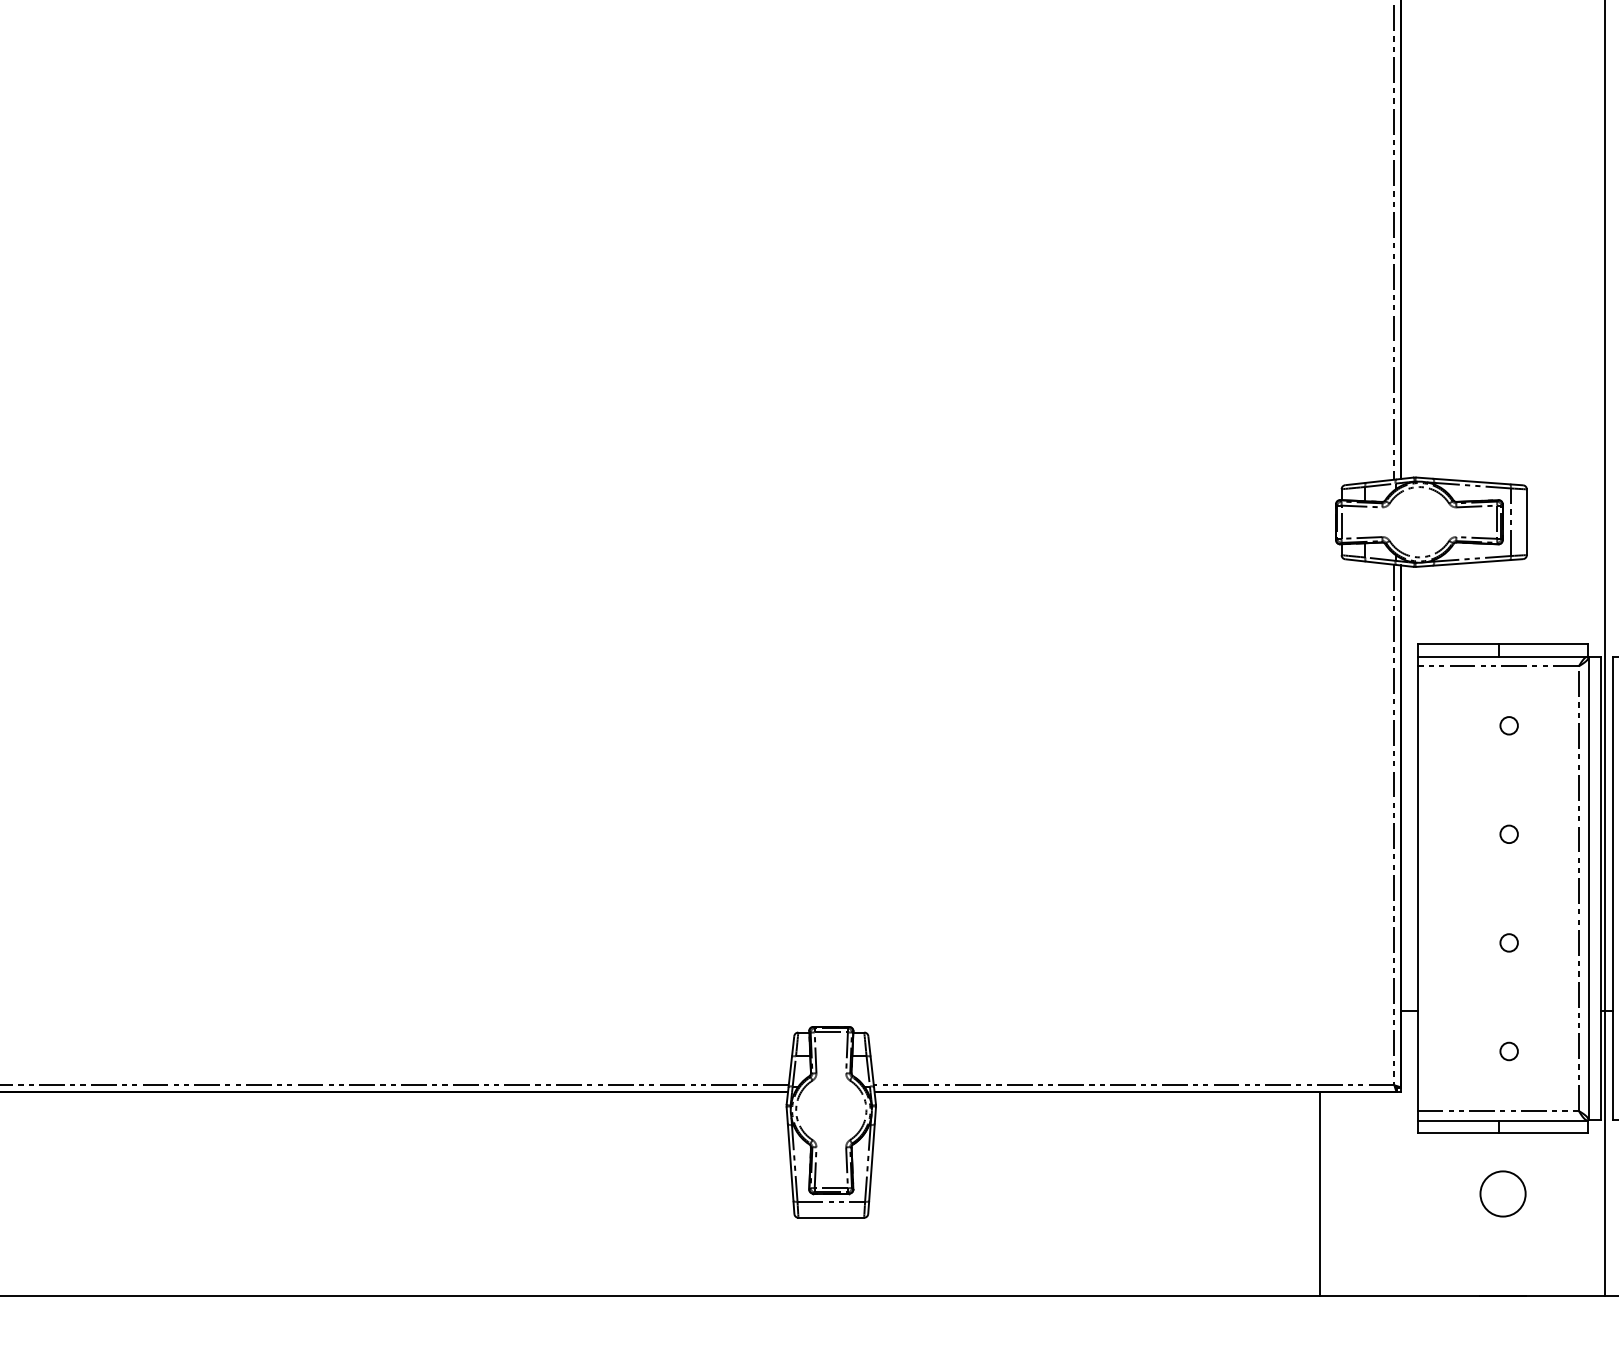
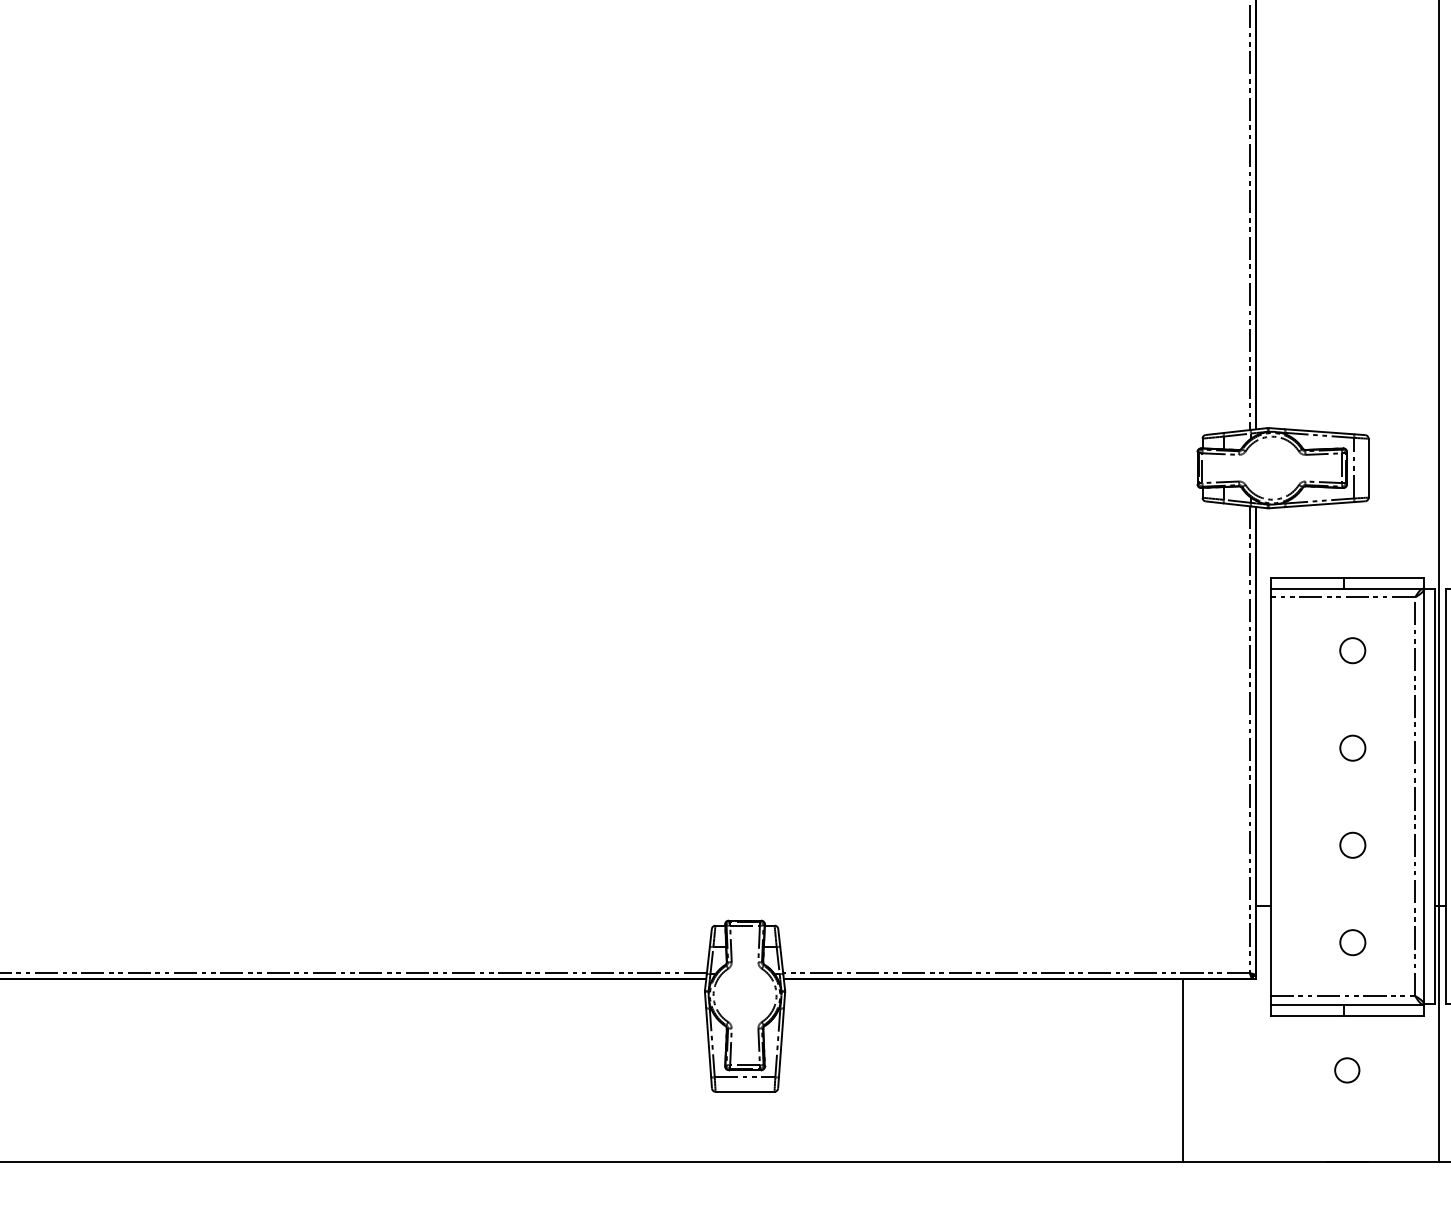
circle: (1508, 725) -> (1352, 650), size x1.6
circle: (1508, 833) -> (1352, 747), size x1.6
circle: (1508, 942) -> (1352, 844), size x1.6
circle: (1508, 1051) -> (1352, 942), size x1.6
circle: (1502, 1193) -> (1346, 1069), size x0.6

